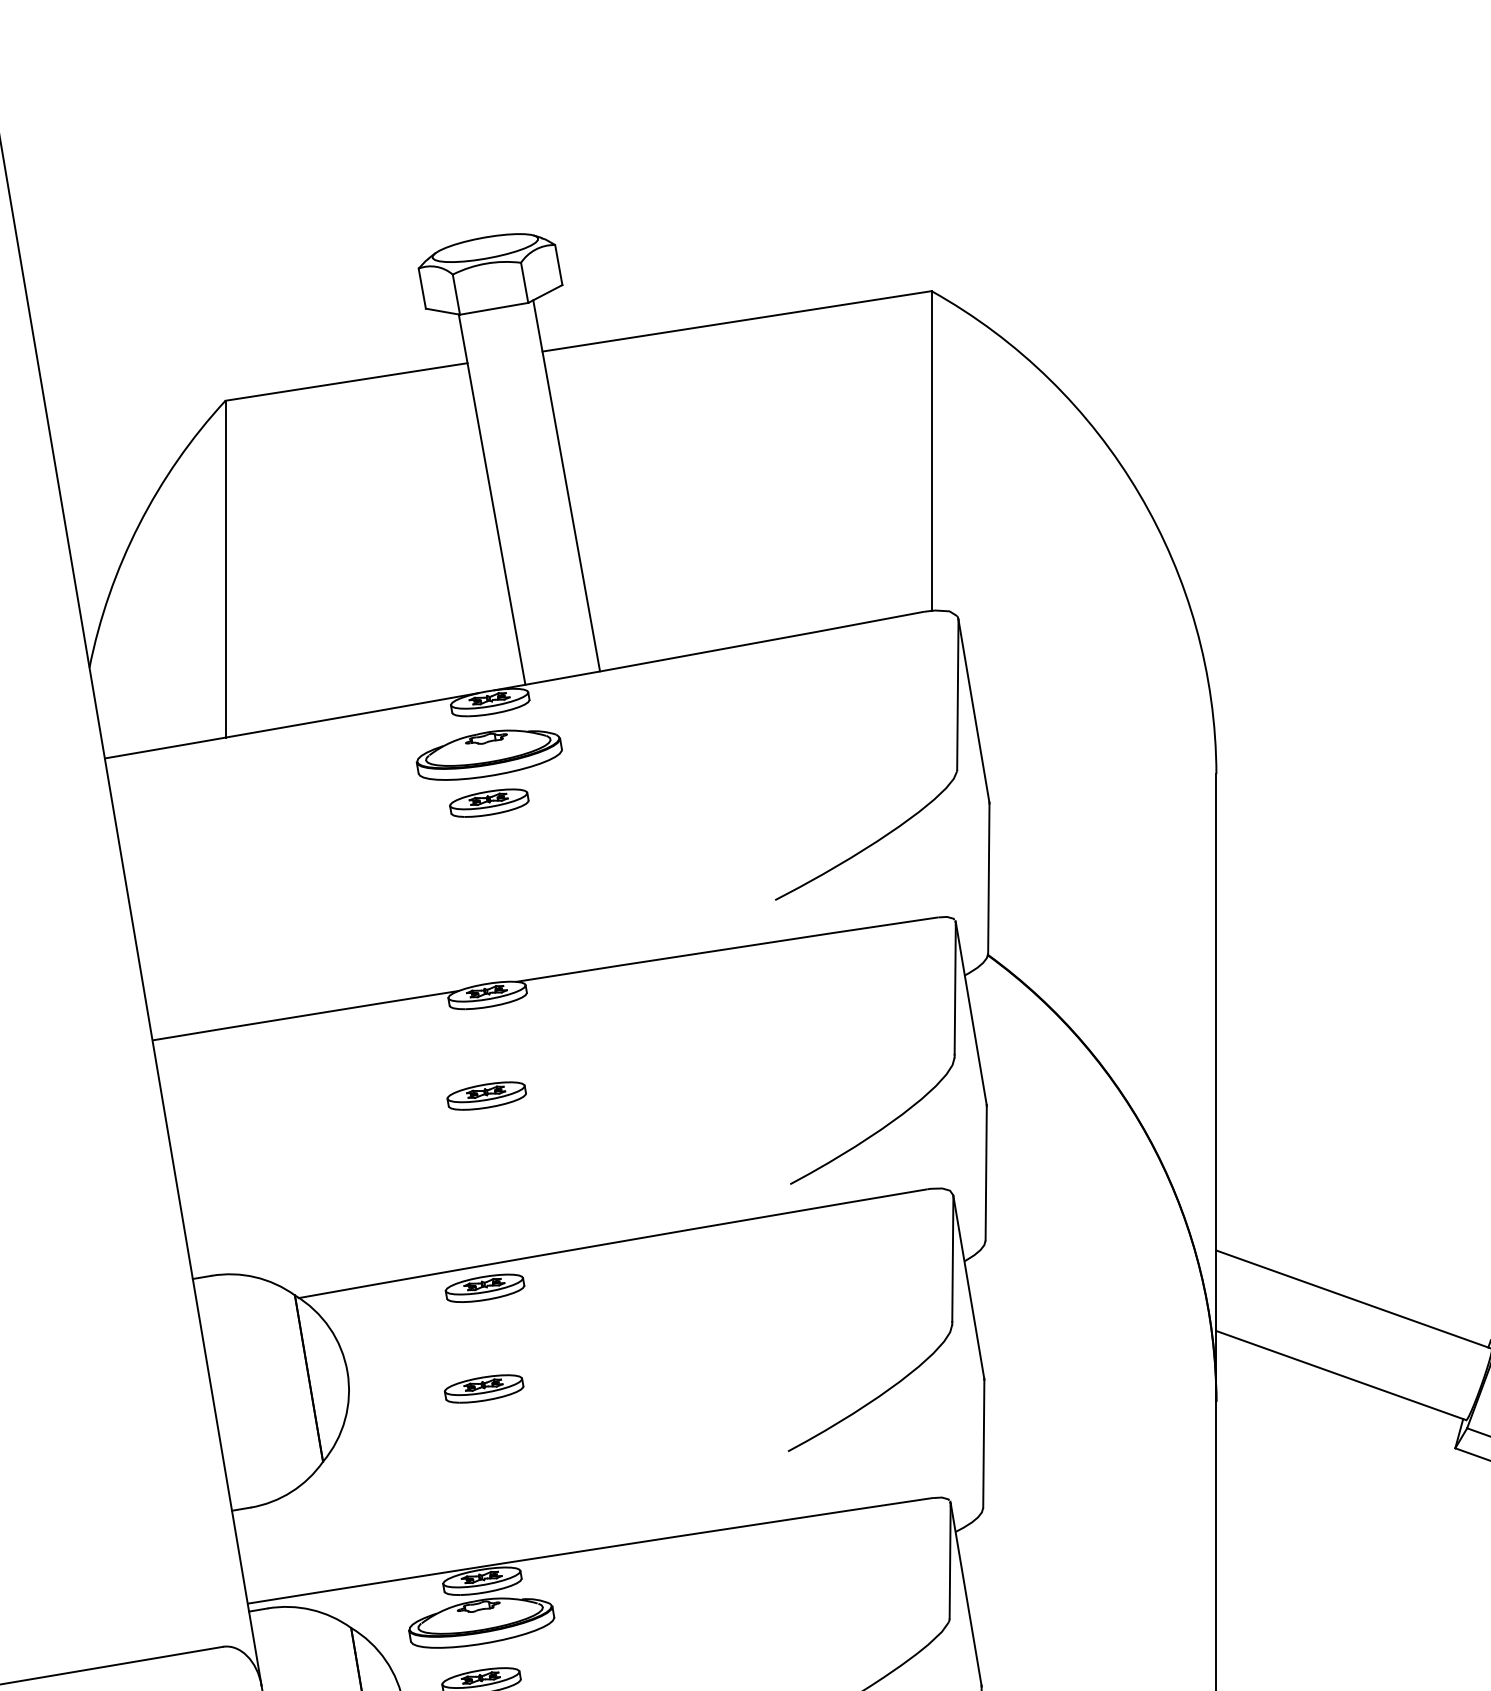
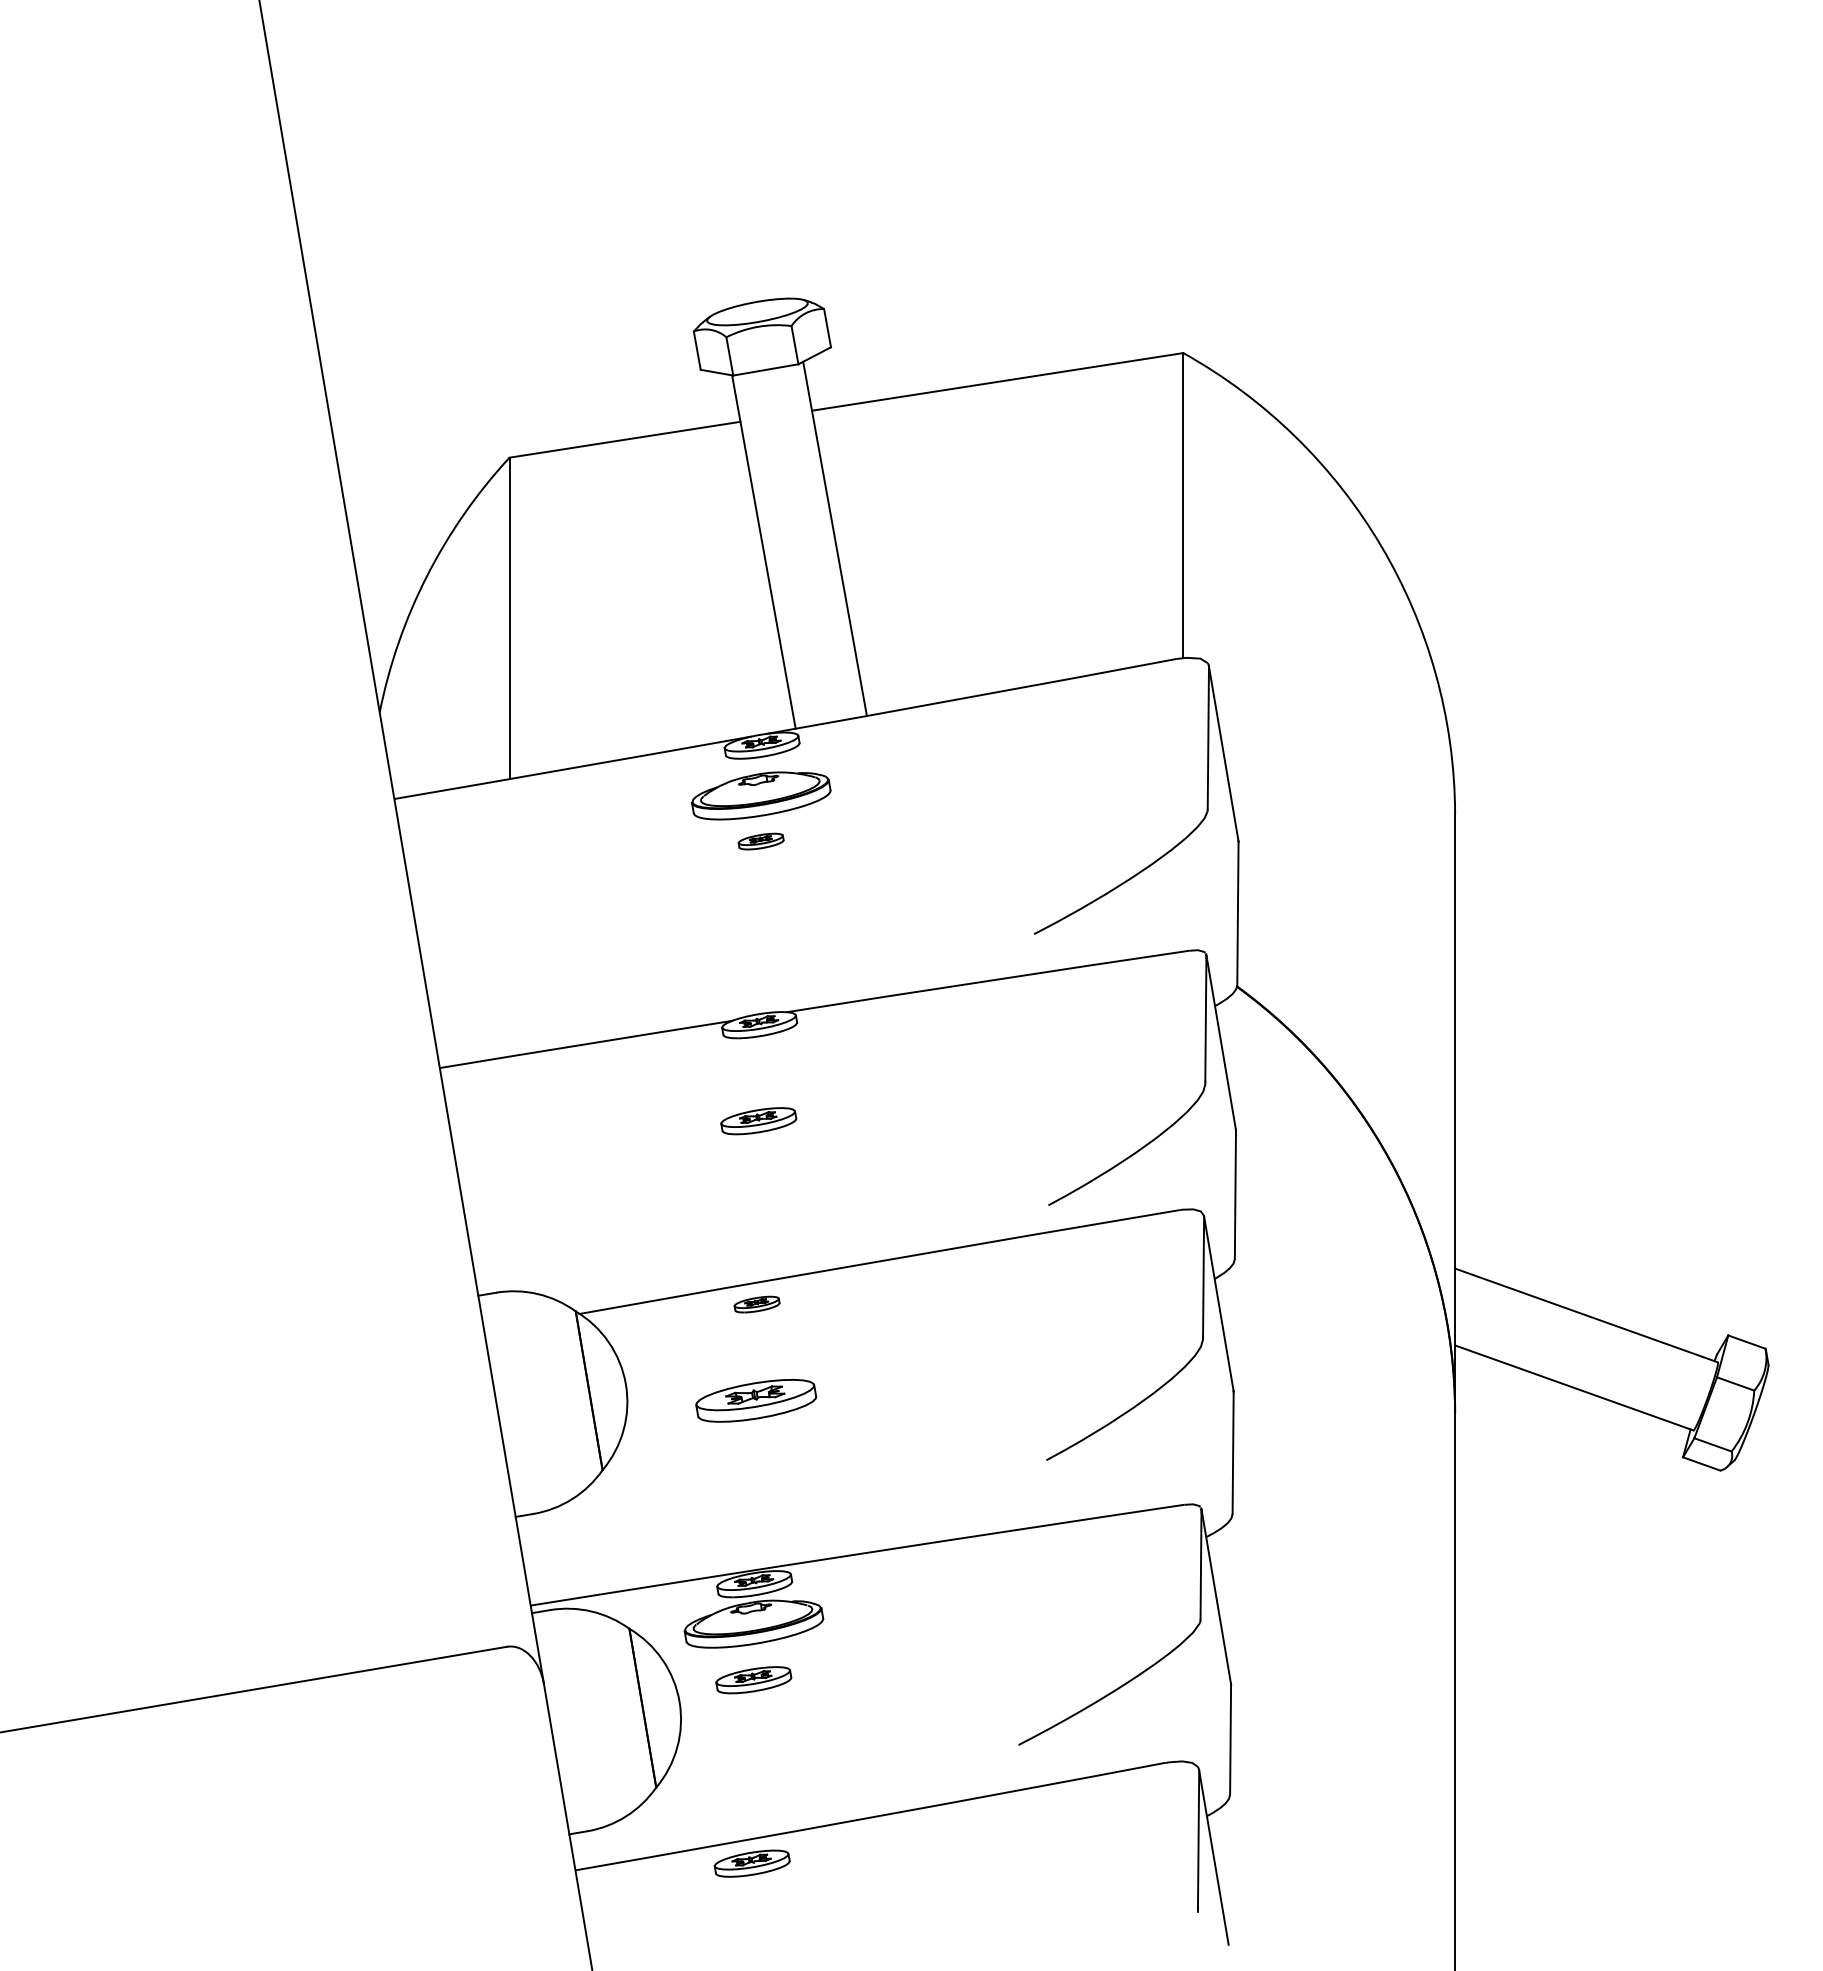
part: (488, 802) -> (760, 841), size x0.6
part: (484, 1288) -> (756, 1304), size x0.6
part: (484, 1388) -> (756, 1400), size x1.6

